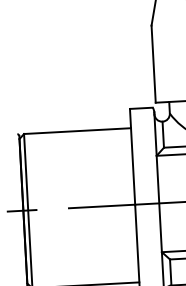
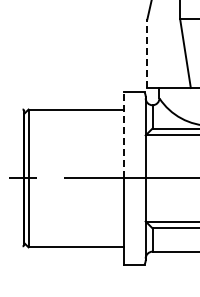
line: (153, 64) -> (147, 53), solid -> dashed
line: (132, 156) -> (124, 134), solid -> dashed

